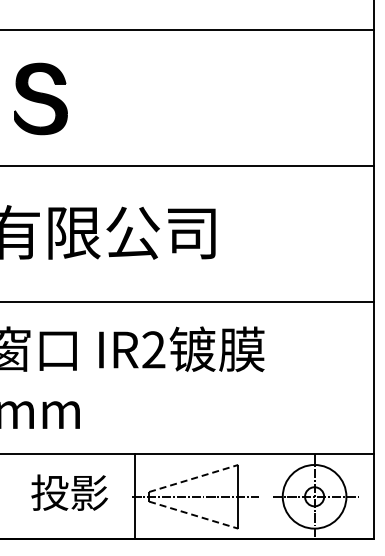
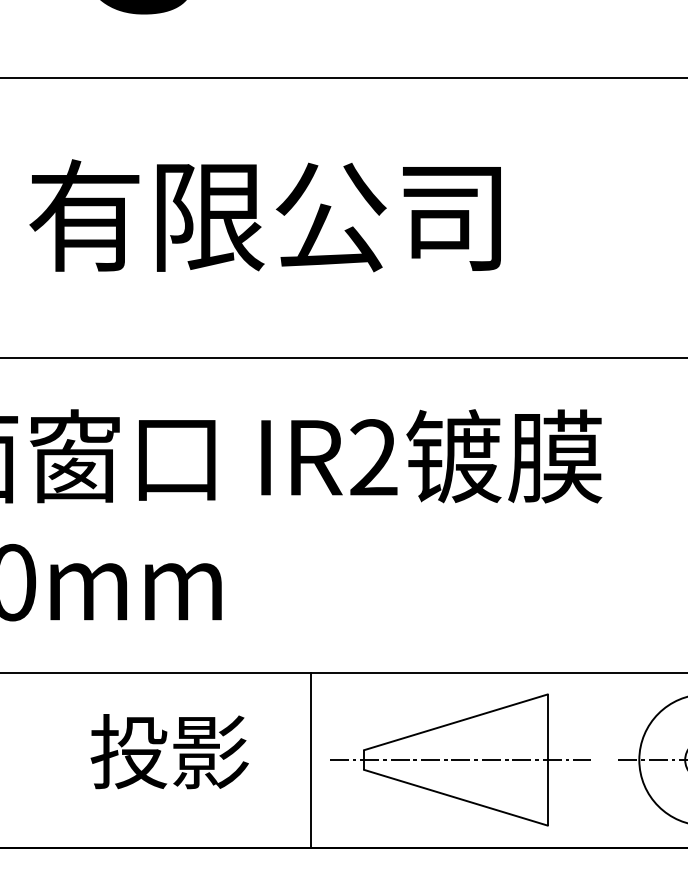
line: (193, 478) -> (455, 722), dashed -> solid
text: (69, 492) -> (169, 751), moved
line: (135, 496) -> (311, 759), moved
line: (193, 515) -> (455, 798), dashed -> solid

